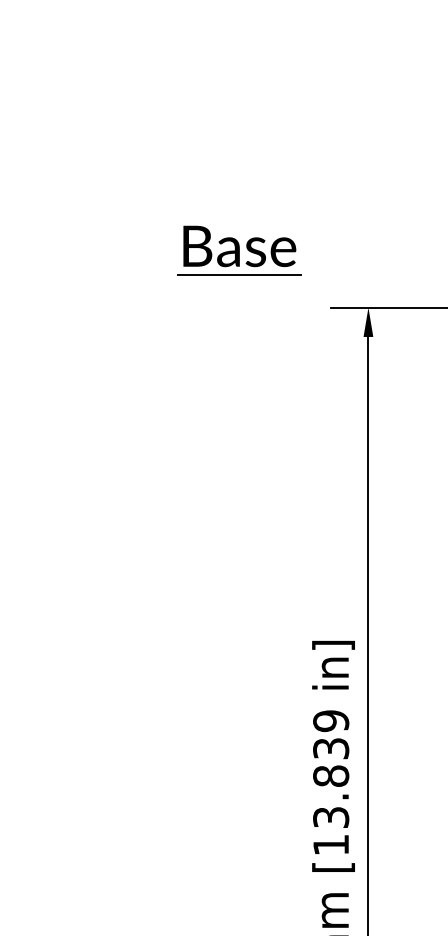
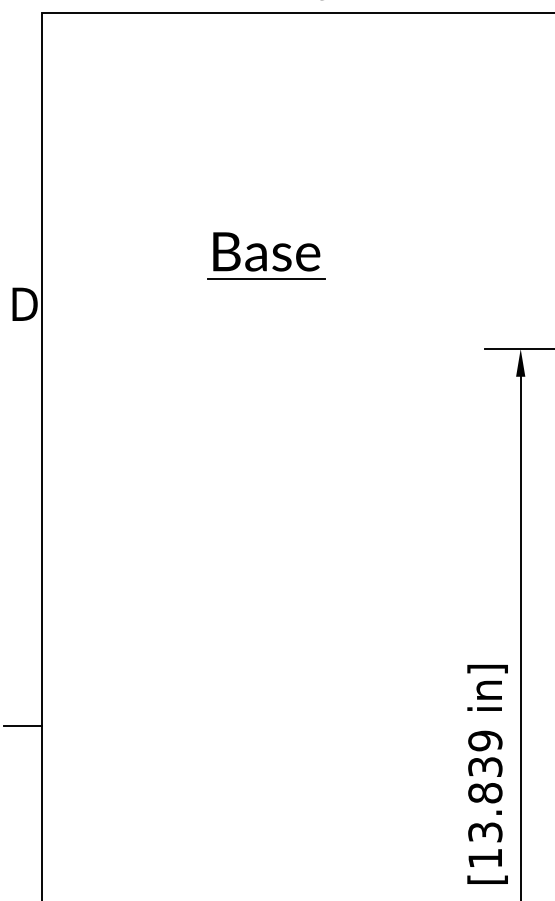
part: (239, 250) -> (266, 255), moved

